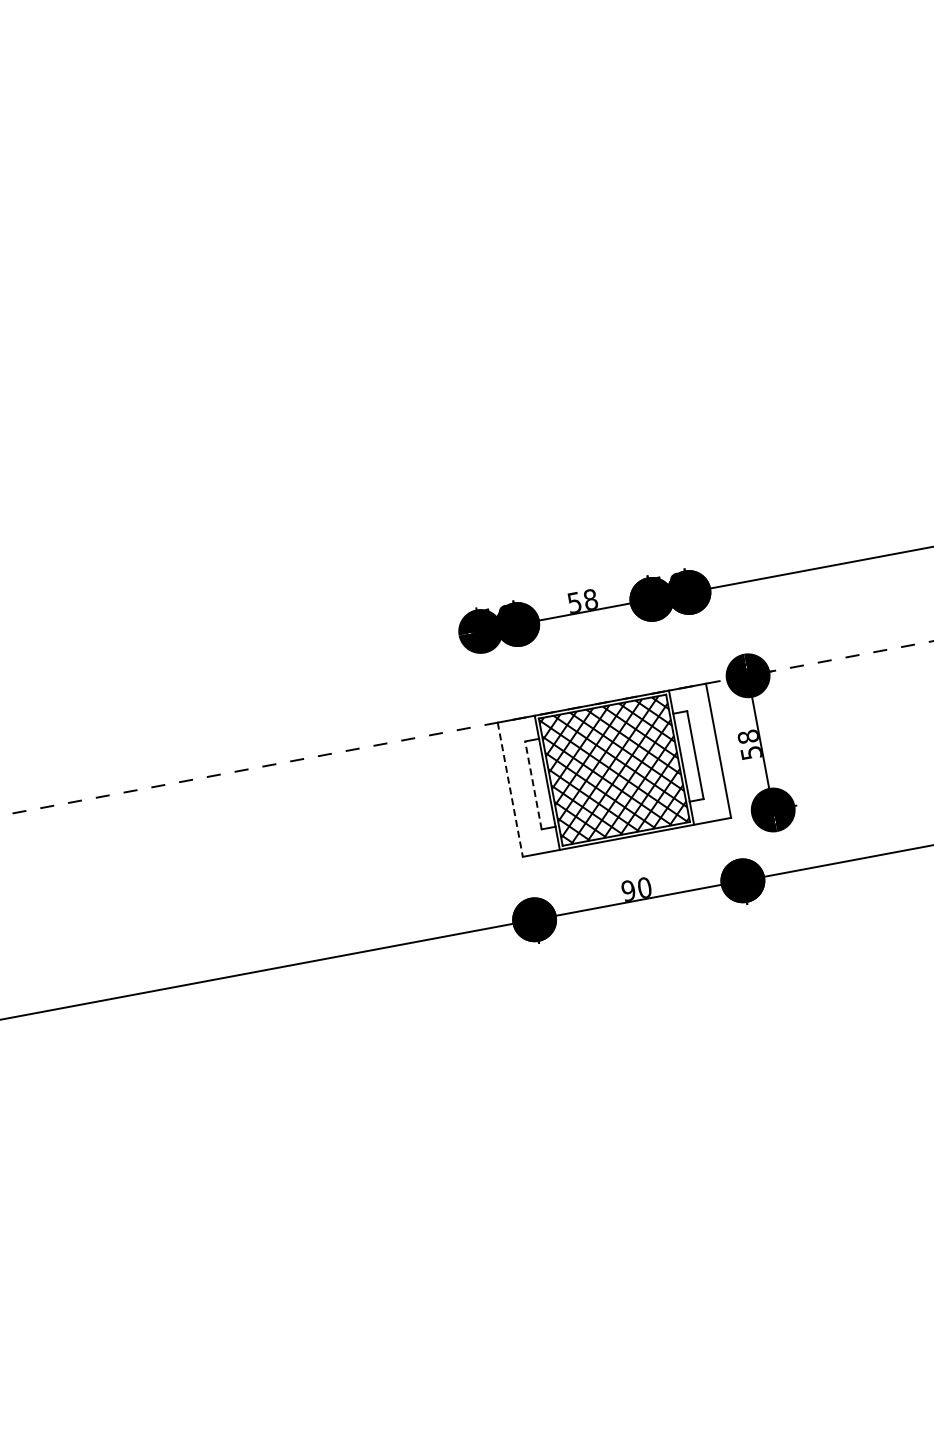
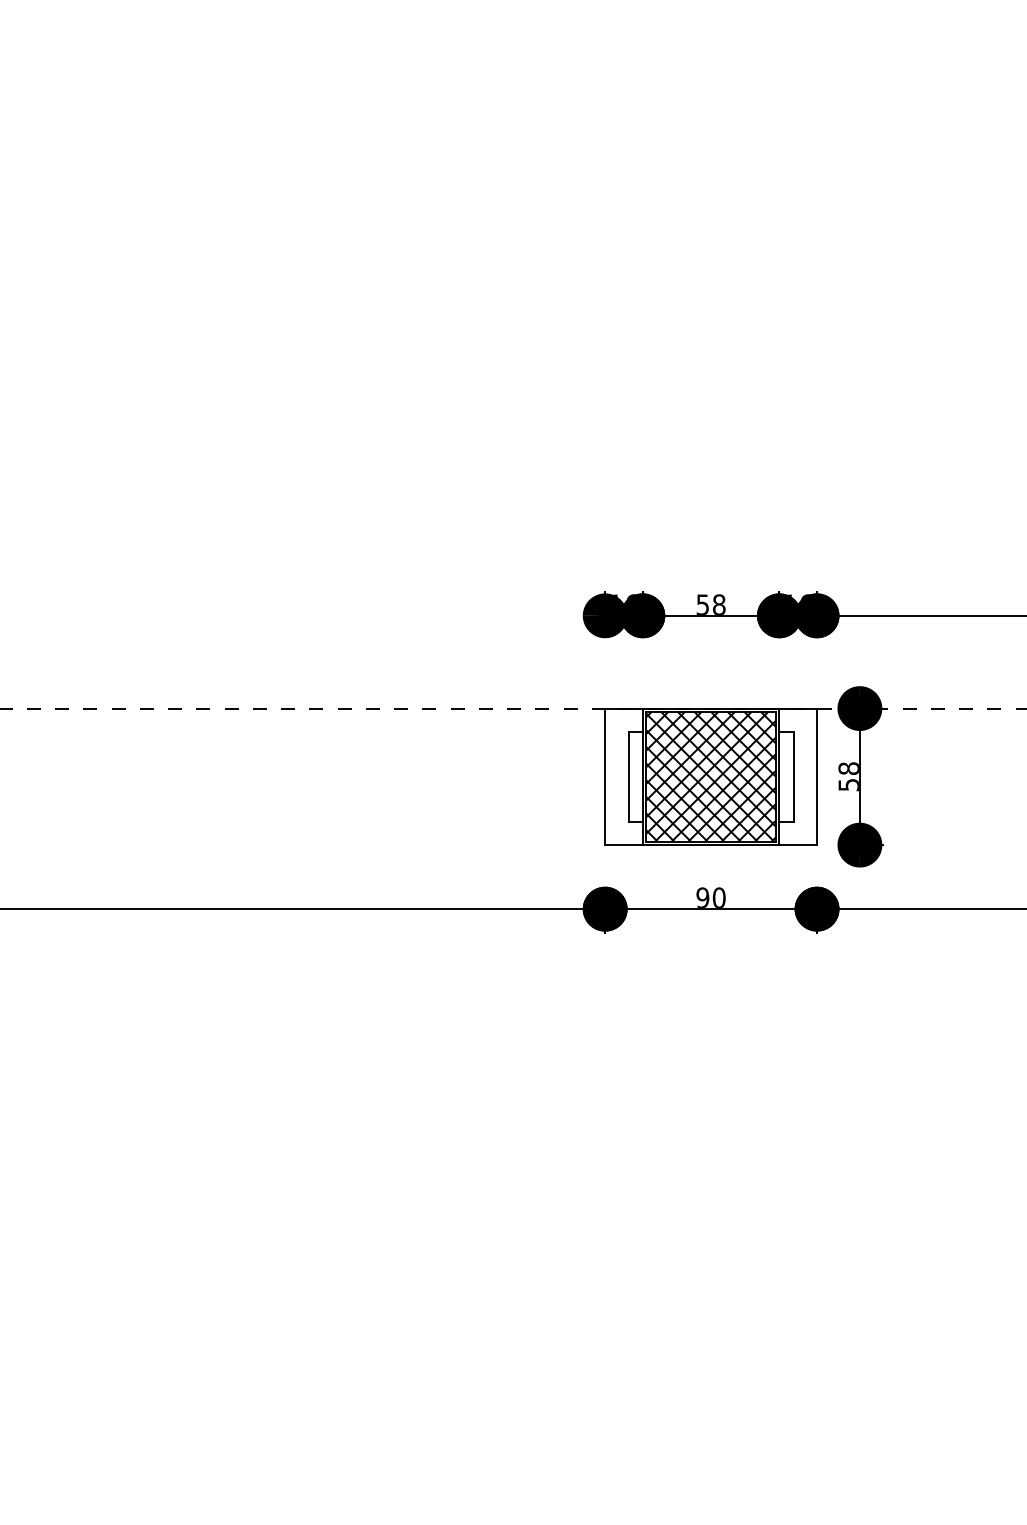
line: (533, 785) -> (628, 776), dashed -> solid
line: (510, 790) -> (605, 777), dashed -> solid

